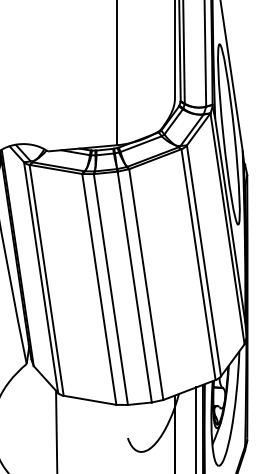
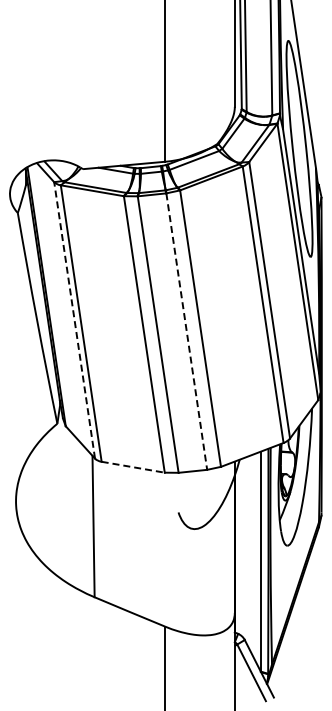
line: (41, 277) -> (74, 320), solid -> dashed
line: (134, 286) -> (186, 331), solid -> dashed
line: (90, 400) -> (133, 467), solid -> dashed

